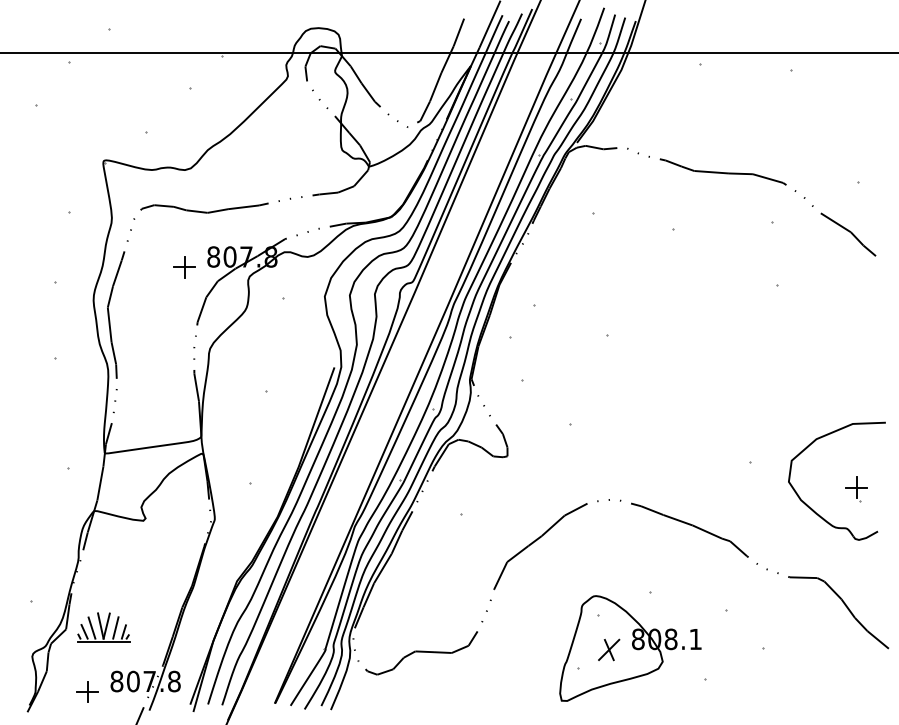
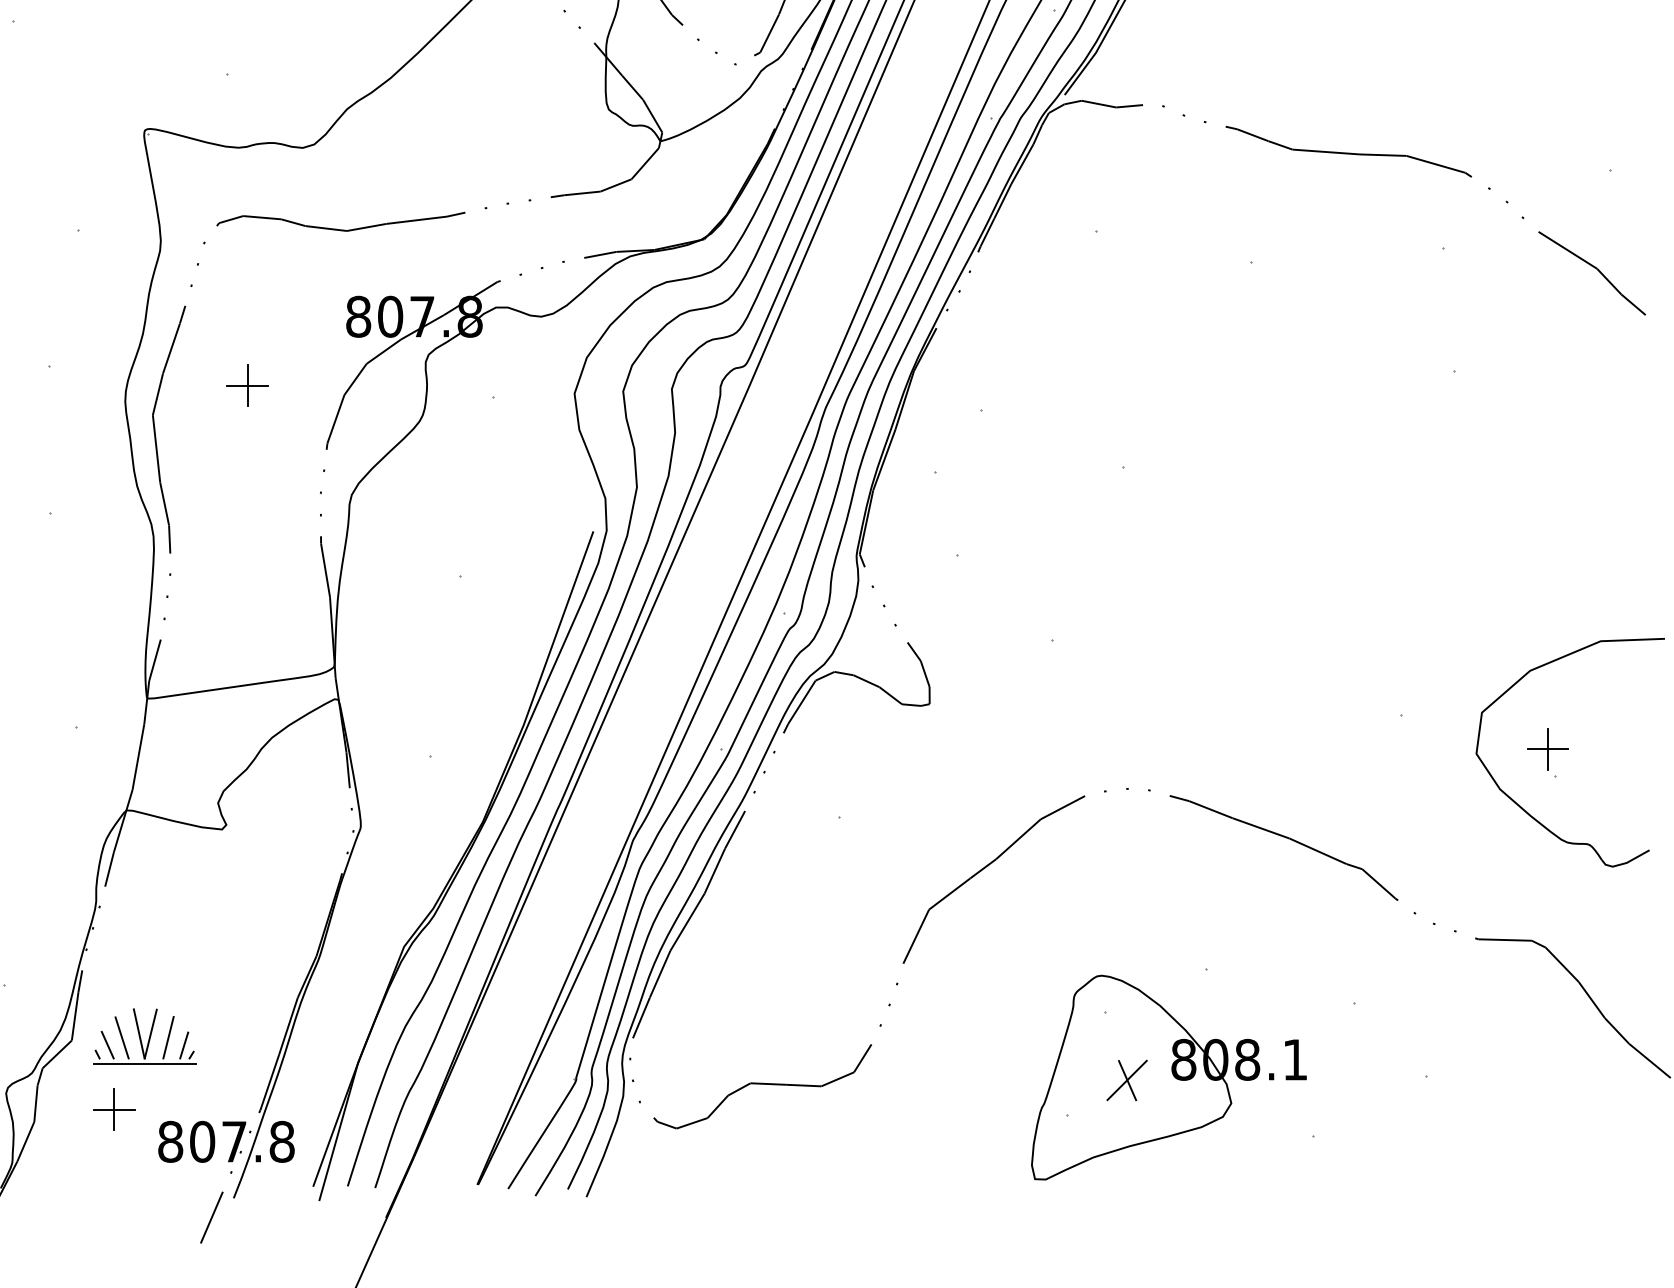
part: (184, 267) -> (247, 385), moved
part: (856, 489) -> (1547, 753), moved
part: (87, 691) -> (113, 1108), moved

